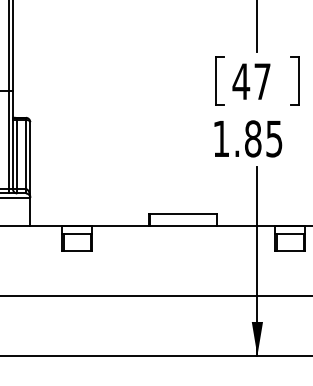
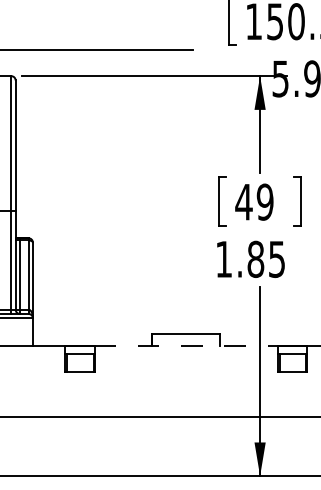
text: (261, 81) -> (264, 201), 47 -> 49
line: (183, 226) -> (186, 346), solid -> dashed

